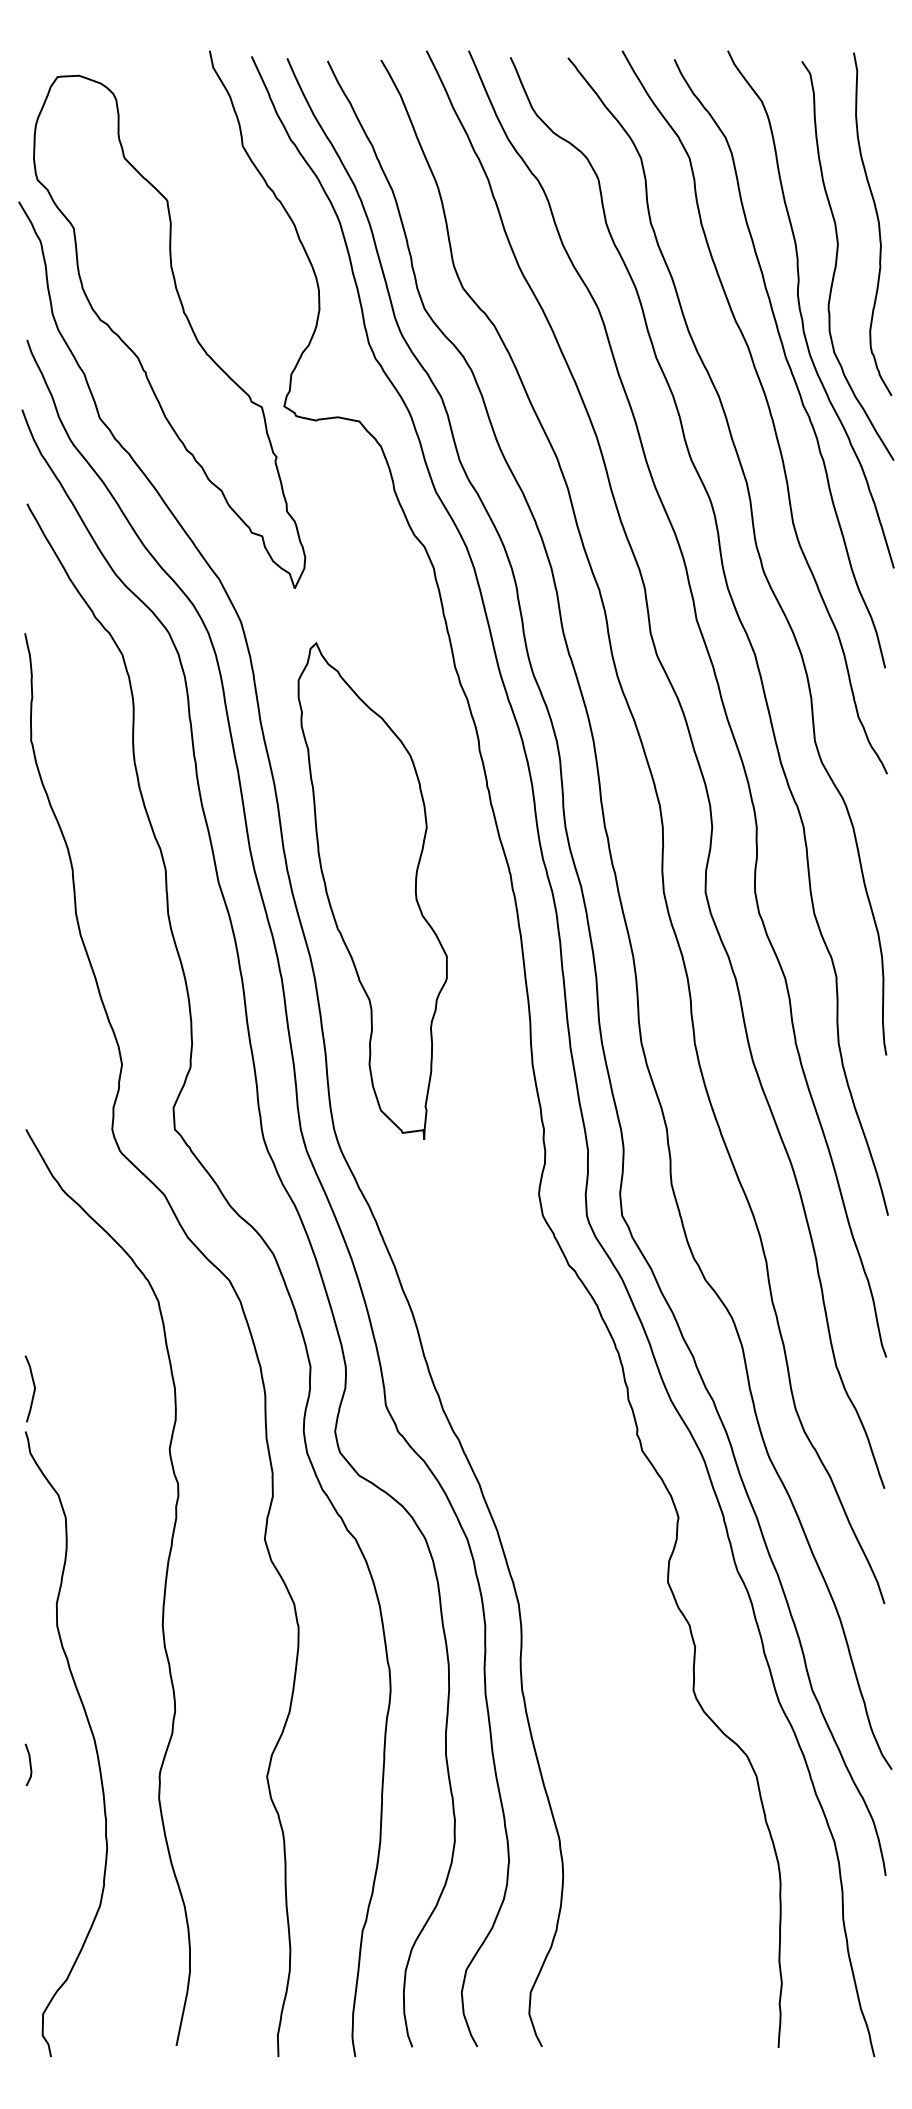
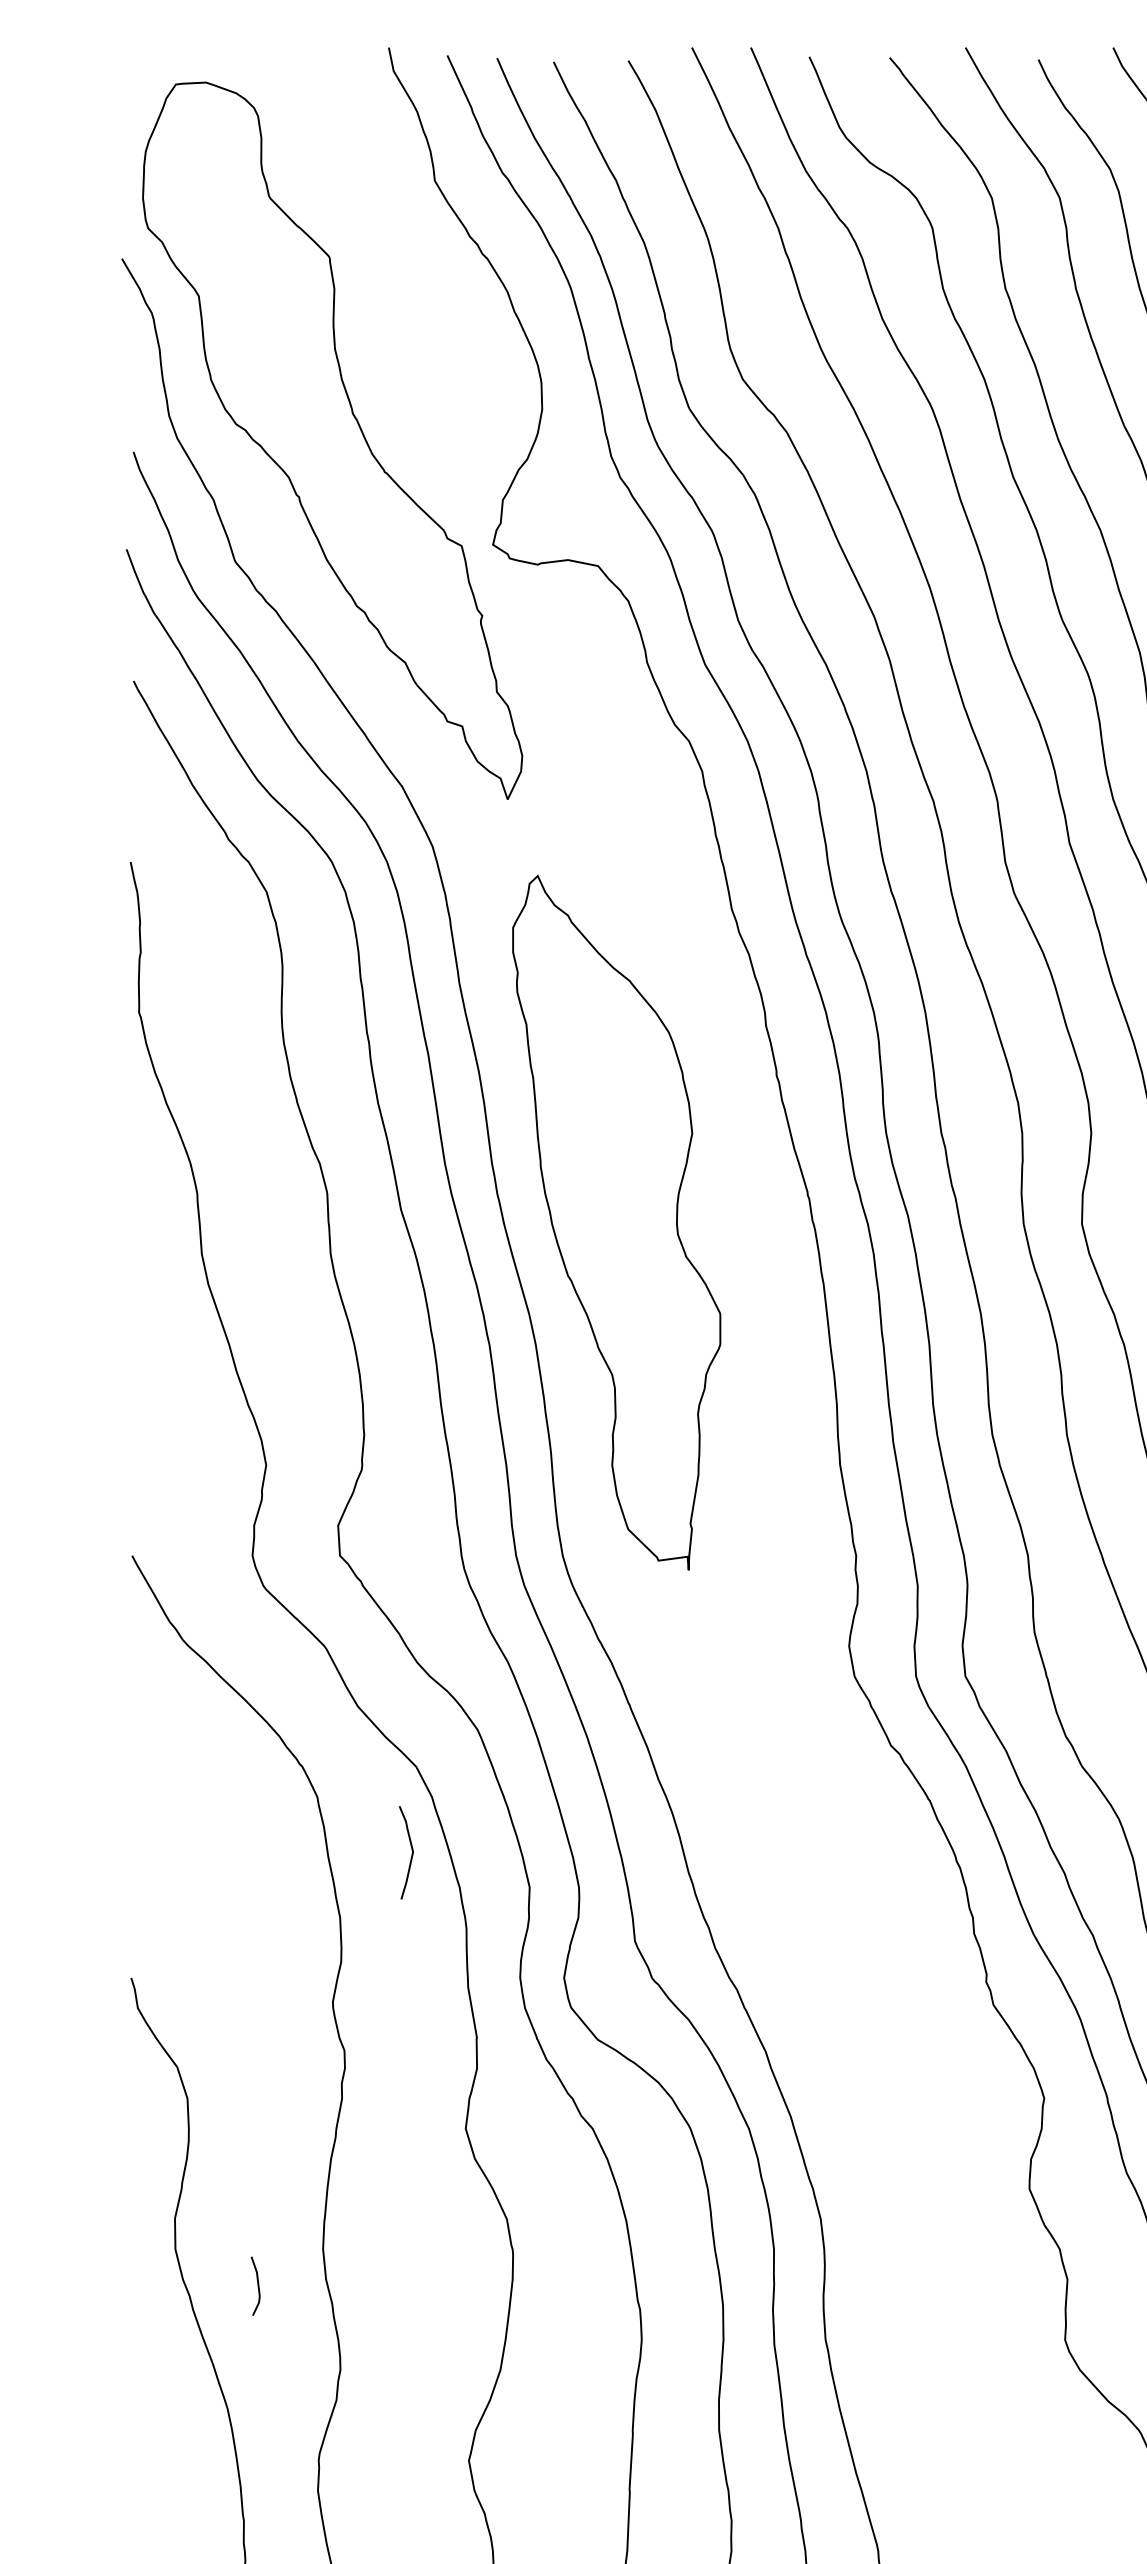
curve: (33, 1386) -> (410, 1849), moved
line: (29, 1764) -> (257, 2285), moved

